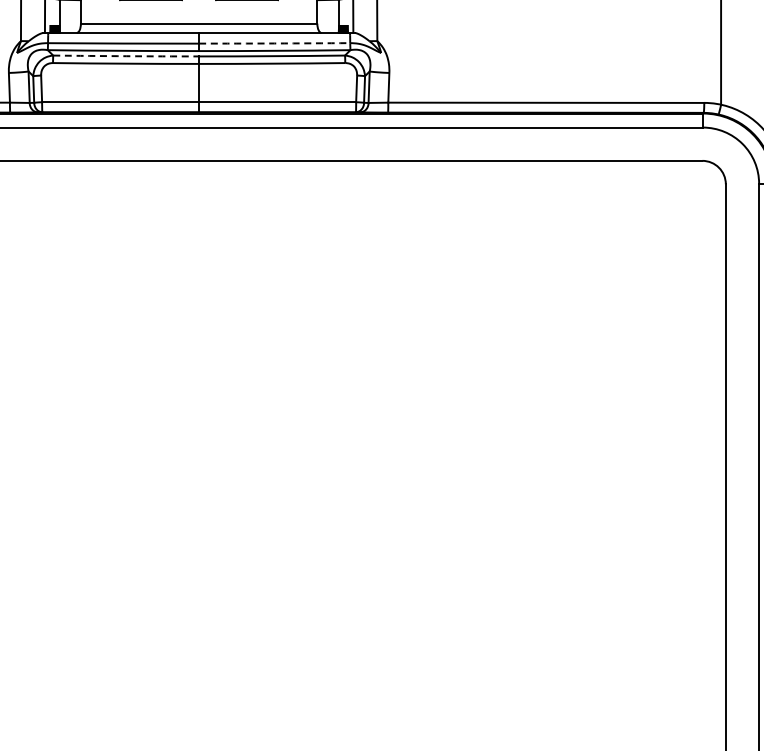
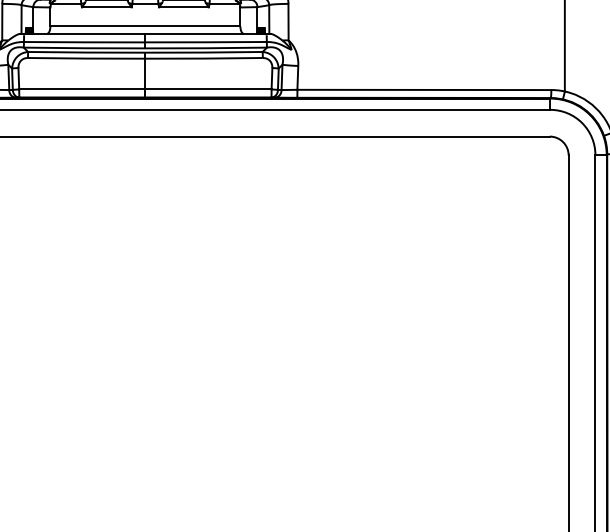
arc: (274, 43) -> (205, 42), dashed -> solid
arc: (126, 56) -> (87, 52), dashed -> solid

